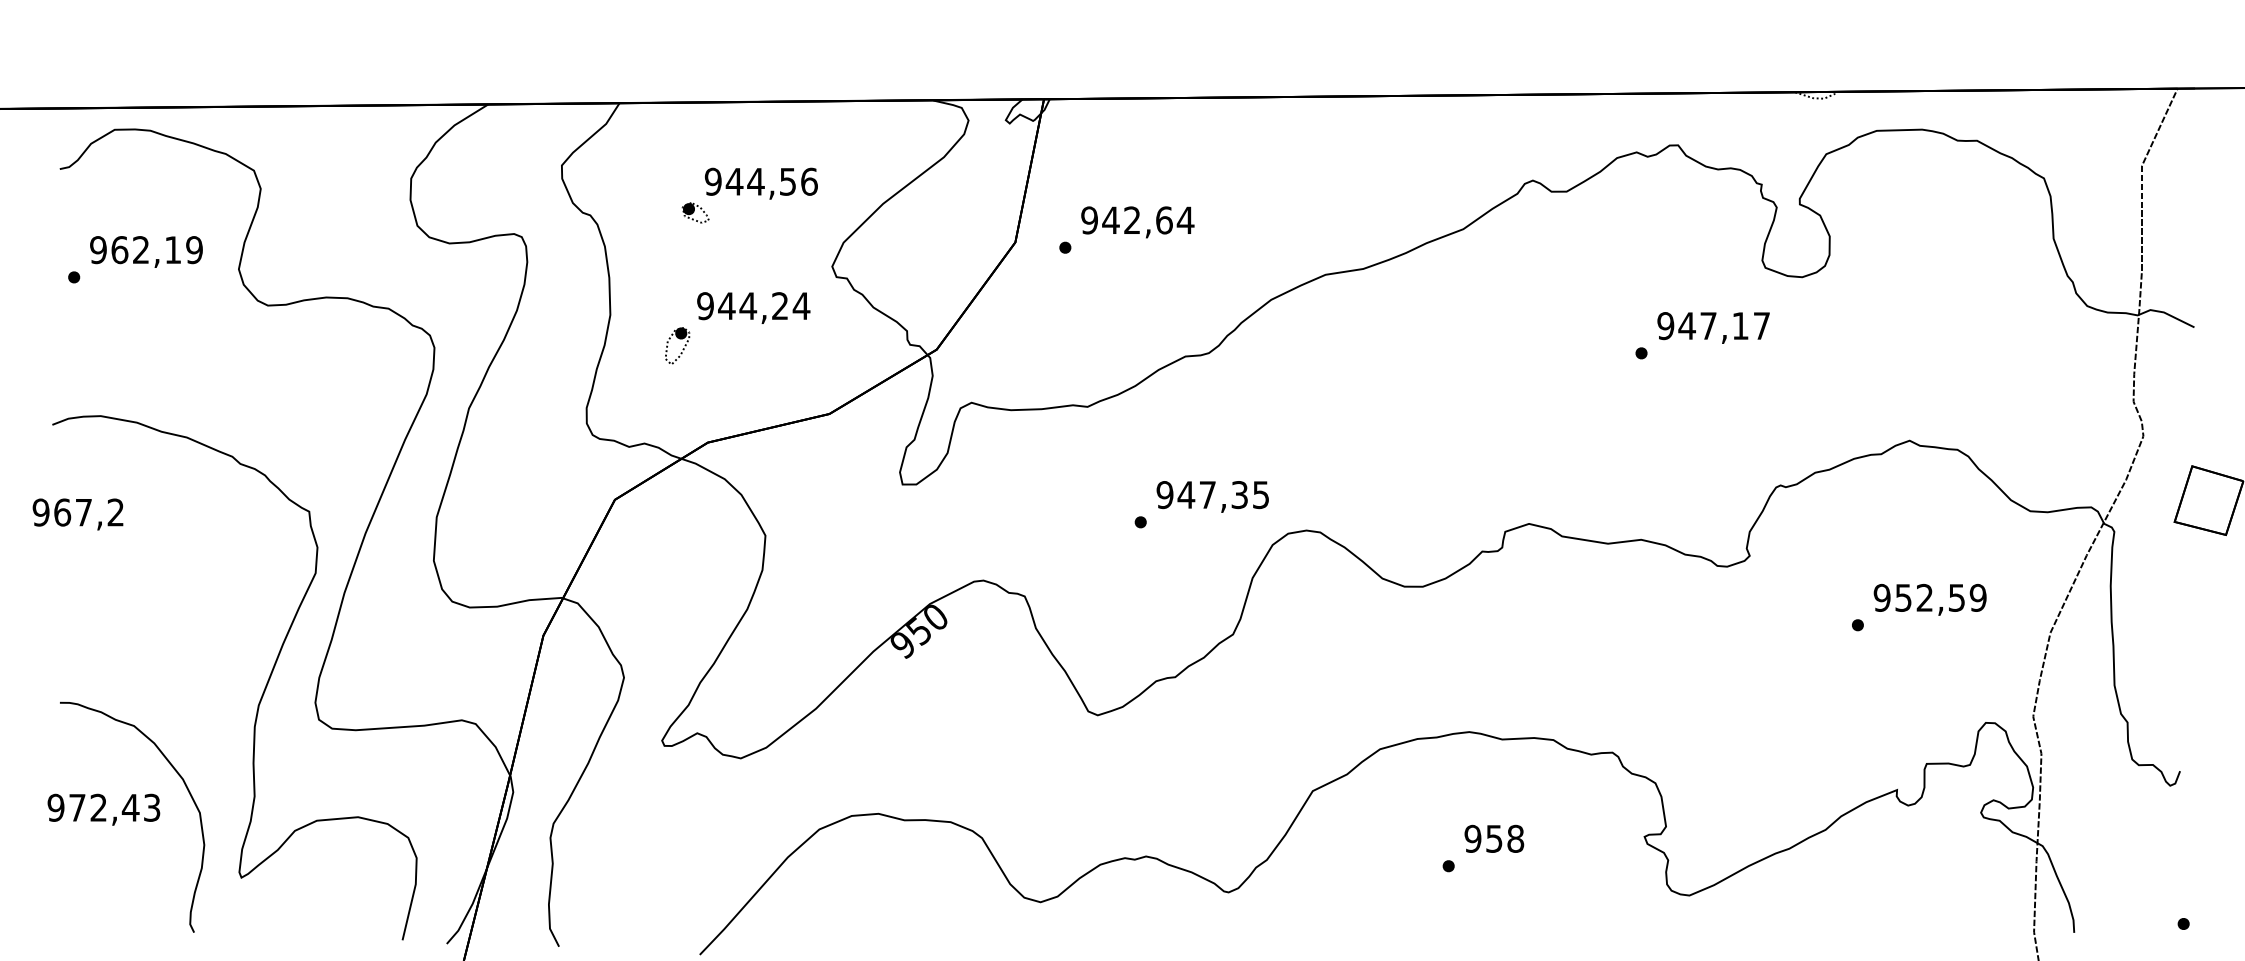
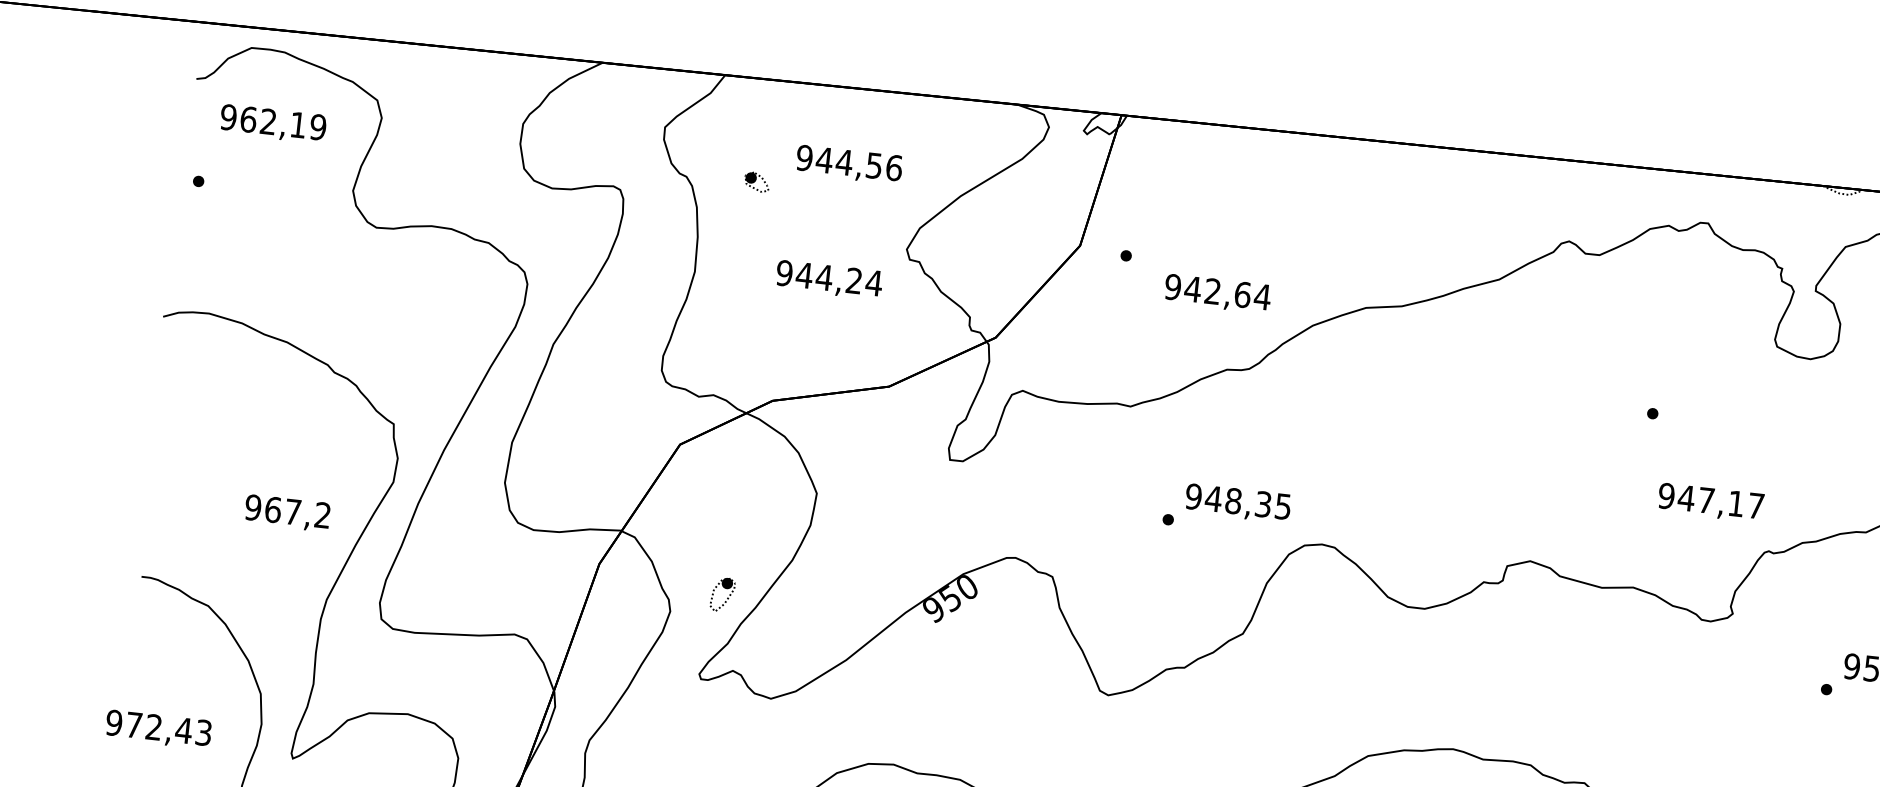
part: (695, 212) -> (756, 181), moved
text: (1137, 222) -> (1217, 294), moved
text: (146, 251) -> (273, 123), moved
text: (1713, 327) -> (1710, 502), moved
part: (679, 339) -> (725, 588), moved
text: (1207, 495) -> (1233, 501), 947,35 -> 948,35
text: (77, 514) -> (286, 513), moved
text: (103, 809) -> (158, 729), moved

